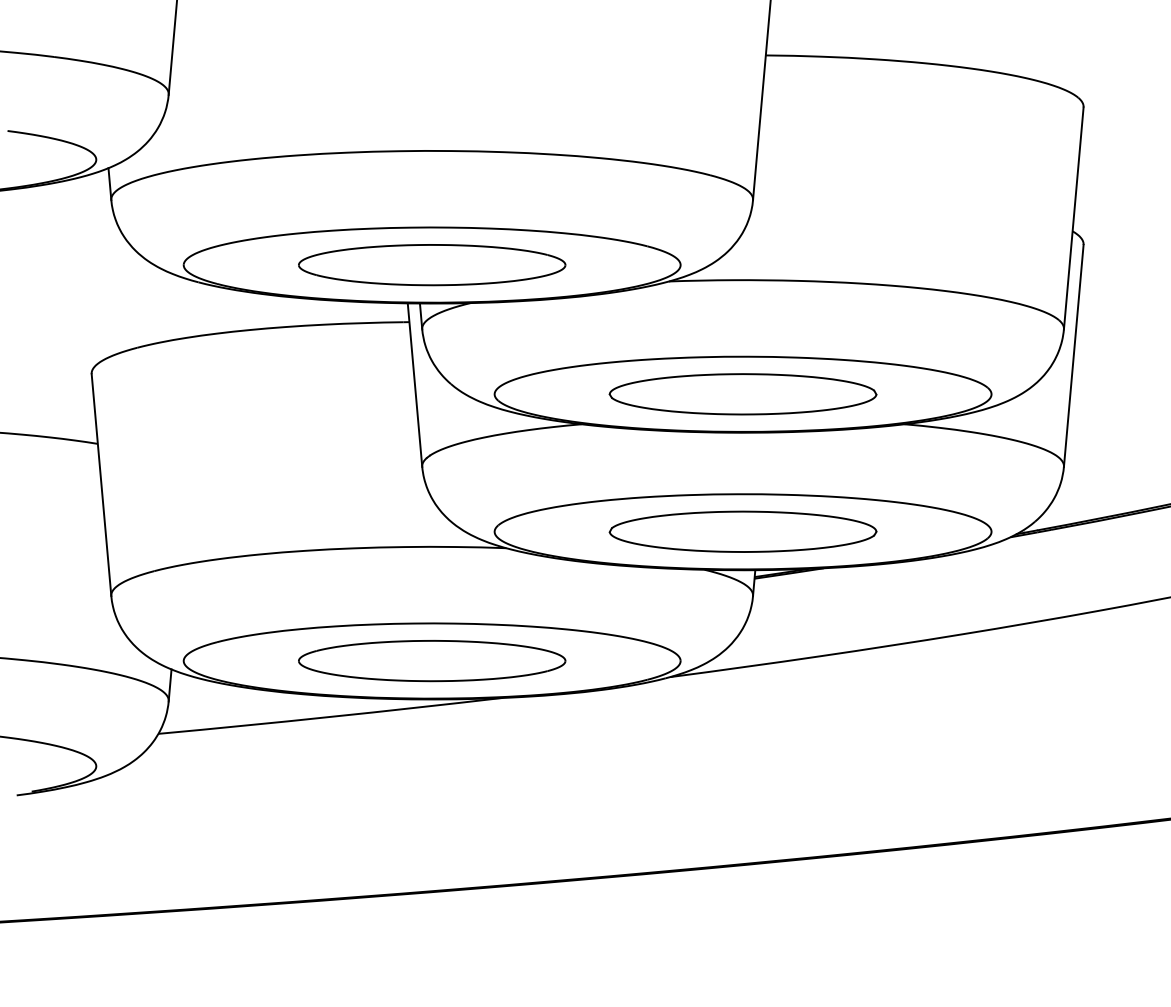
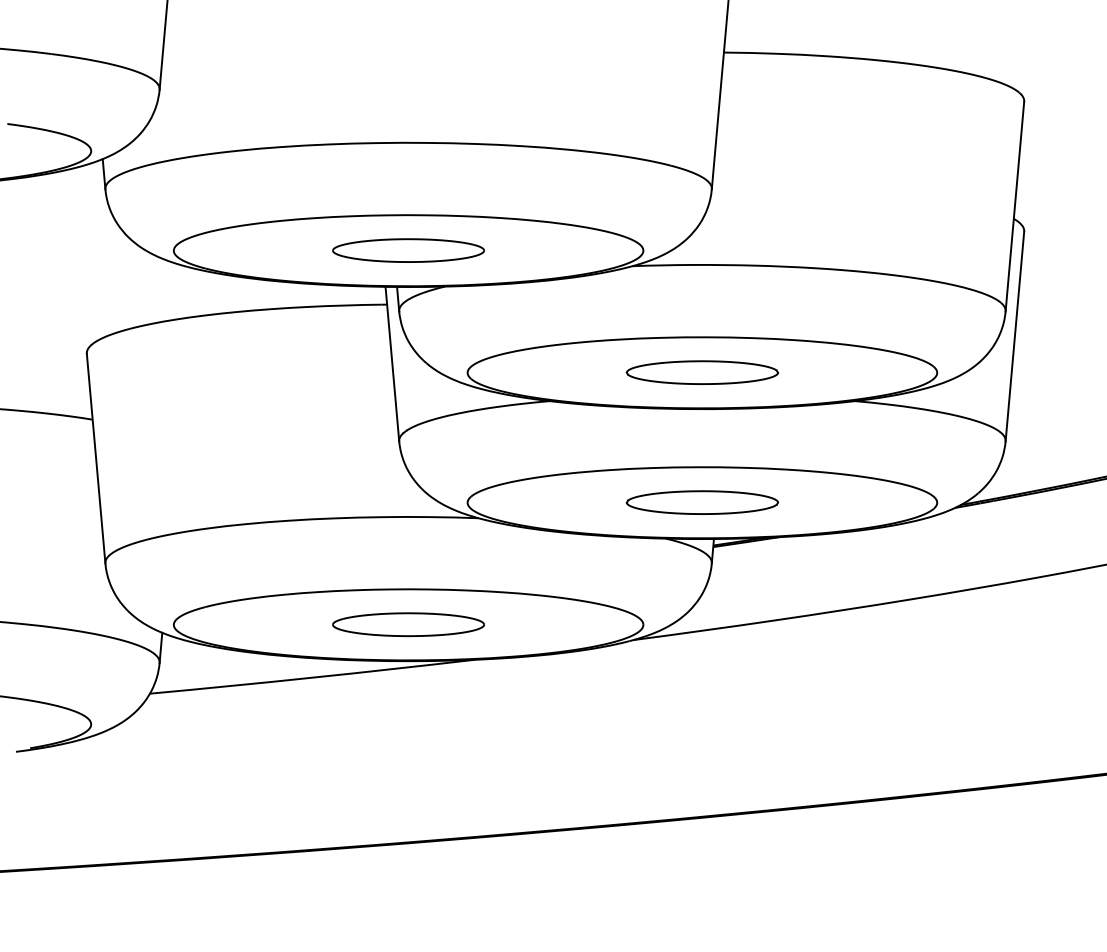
part: (432, 264) -> (408, 250), size x0.6
part: (743, 393) -> (702, 372), size x0.6
part: (743, 531) -> (702, 502), size x0.6
part: (432, 660) -> (408, 624), size x0.6

